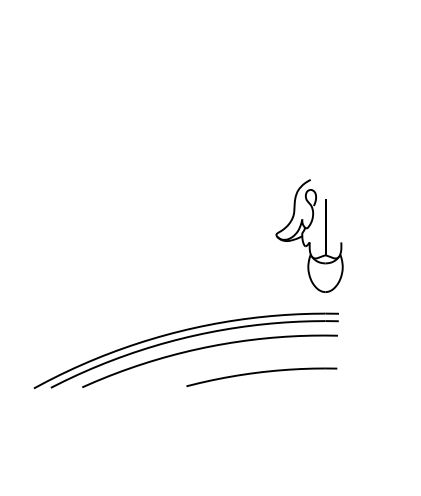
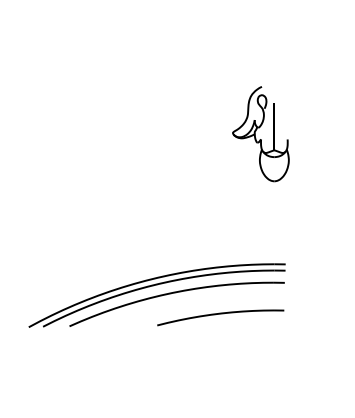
part: (309, 235) -> (260, 133), moved

